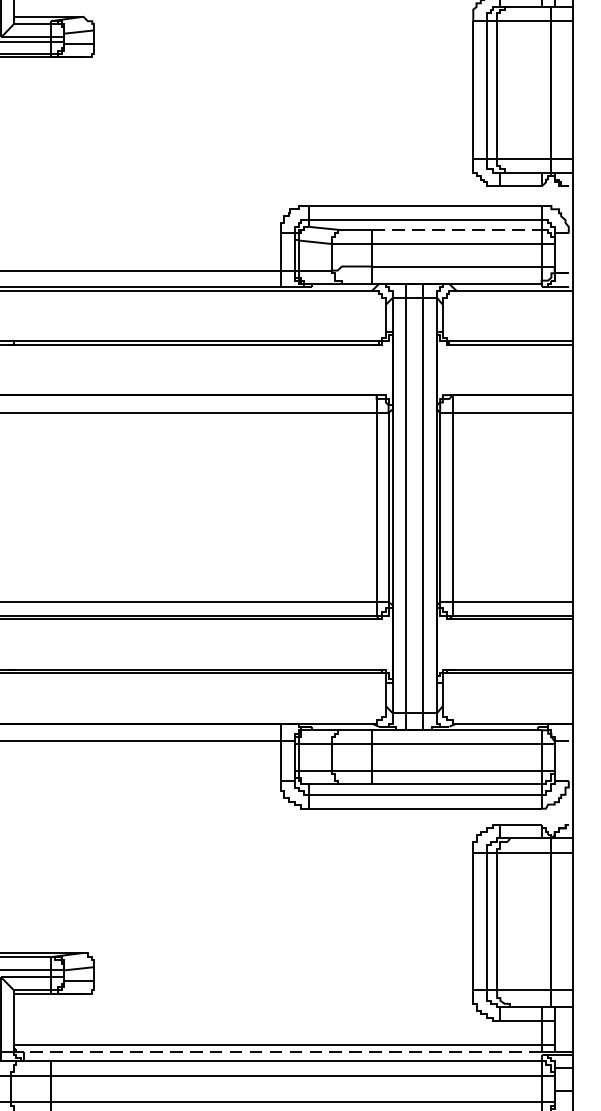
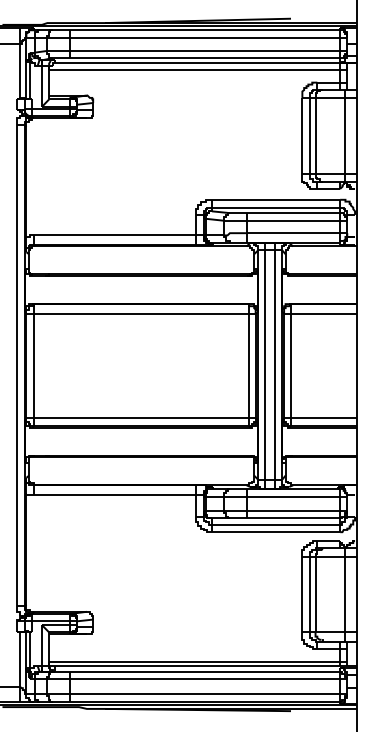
line: (457, 230) -> (293, 213), dashed -> solid
line: (283, 1052) -> (197, 666), dashed -> solid

